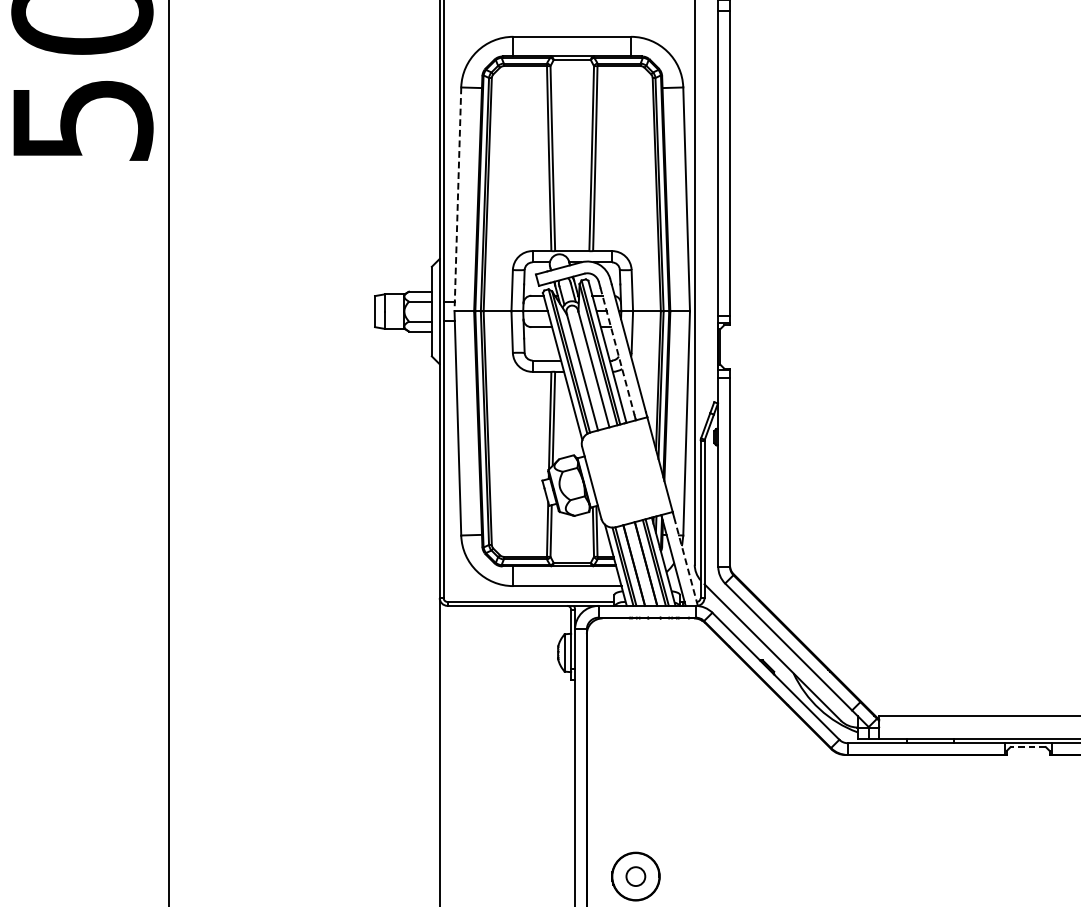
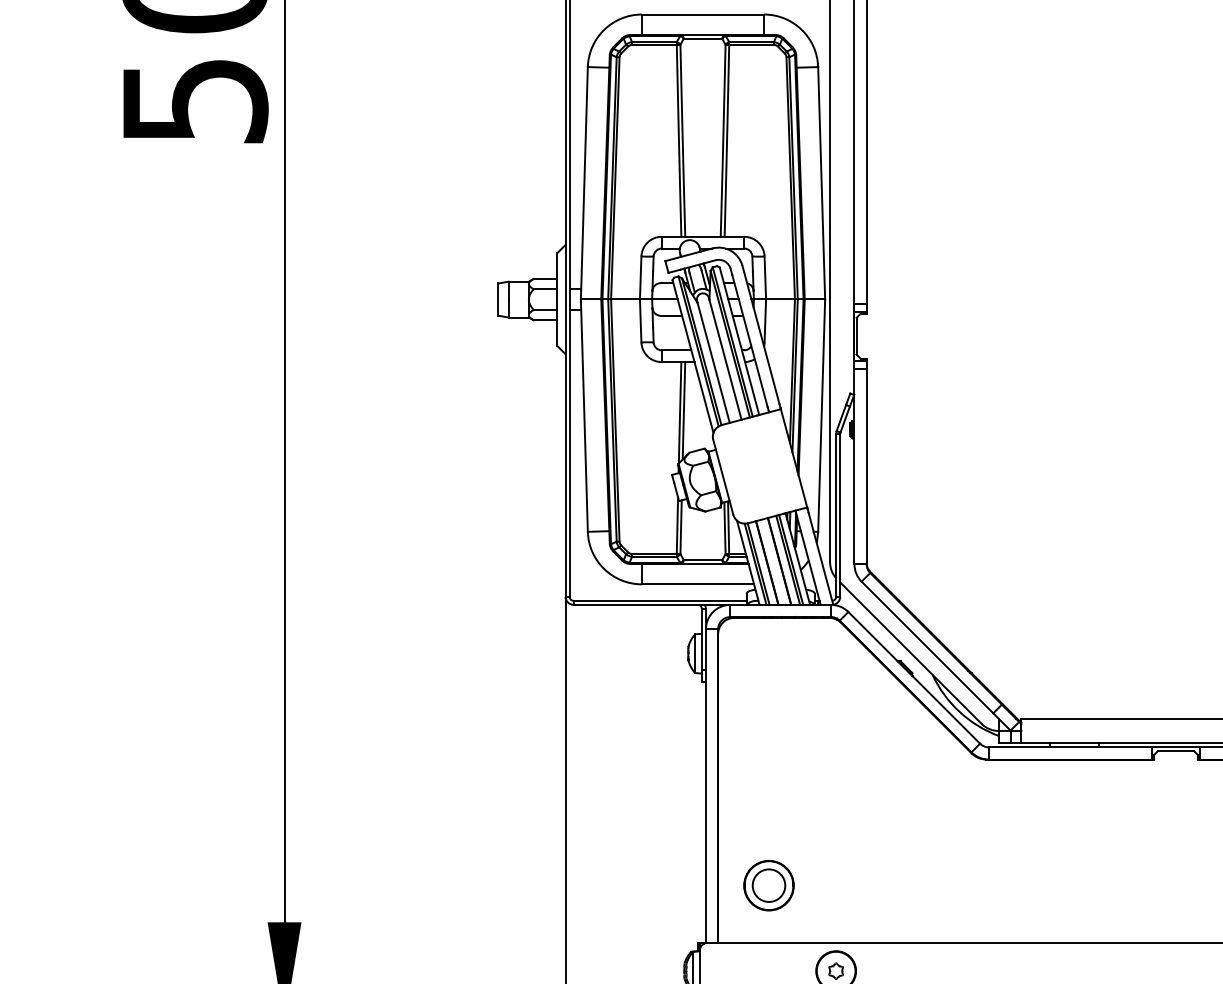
line: (458, 199) -> (584, 183), dashed -> solid
line: (617, 351) -> (749, 340), dashed -> solid
line: (685, 561) -> (820, 558), dashed -> solid
line: (1027, 747) -> (1175, 751), dashed -> solid
circle: (635, 876) -> (768, 885), size x1.67

